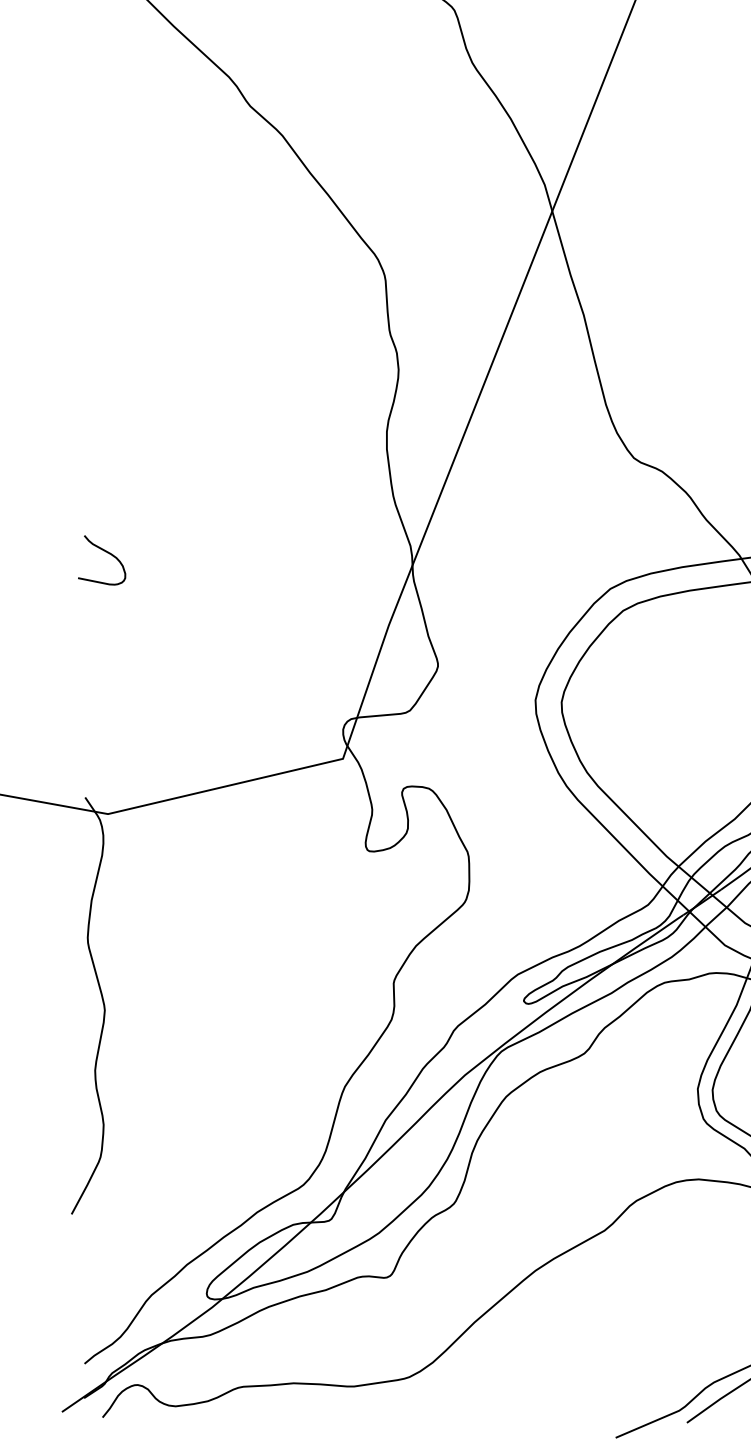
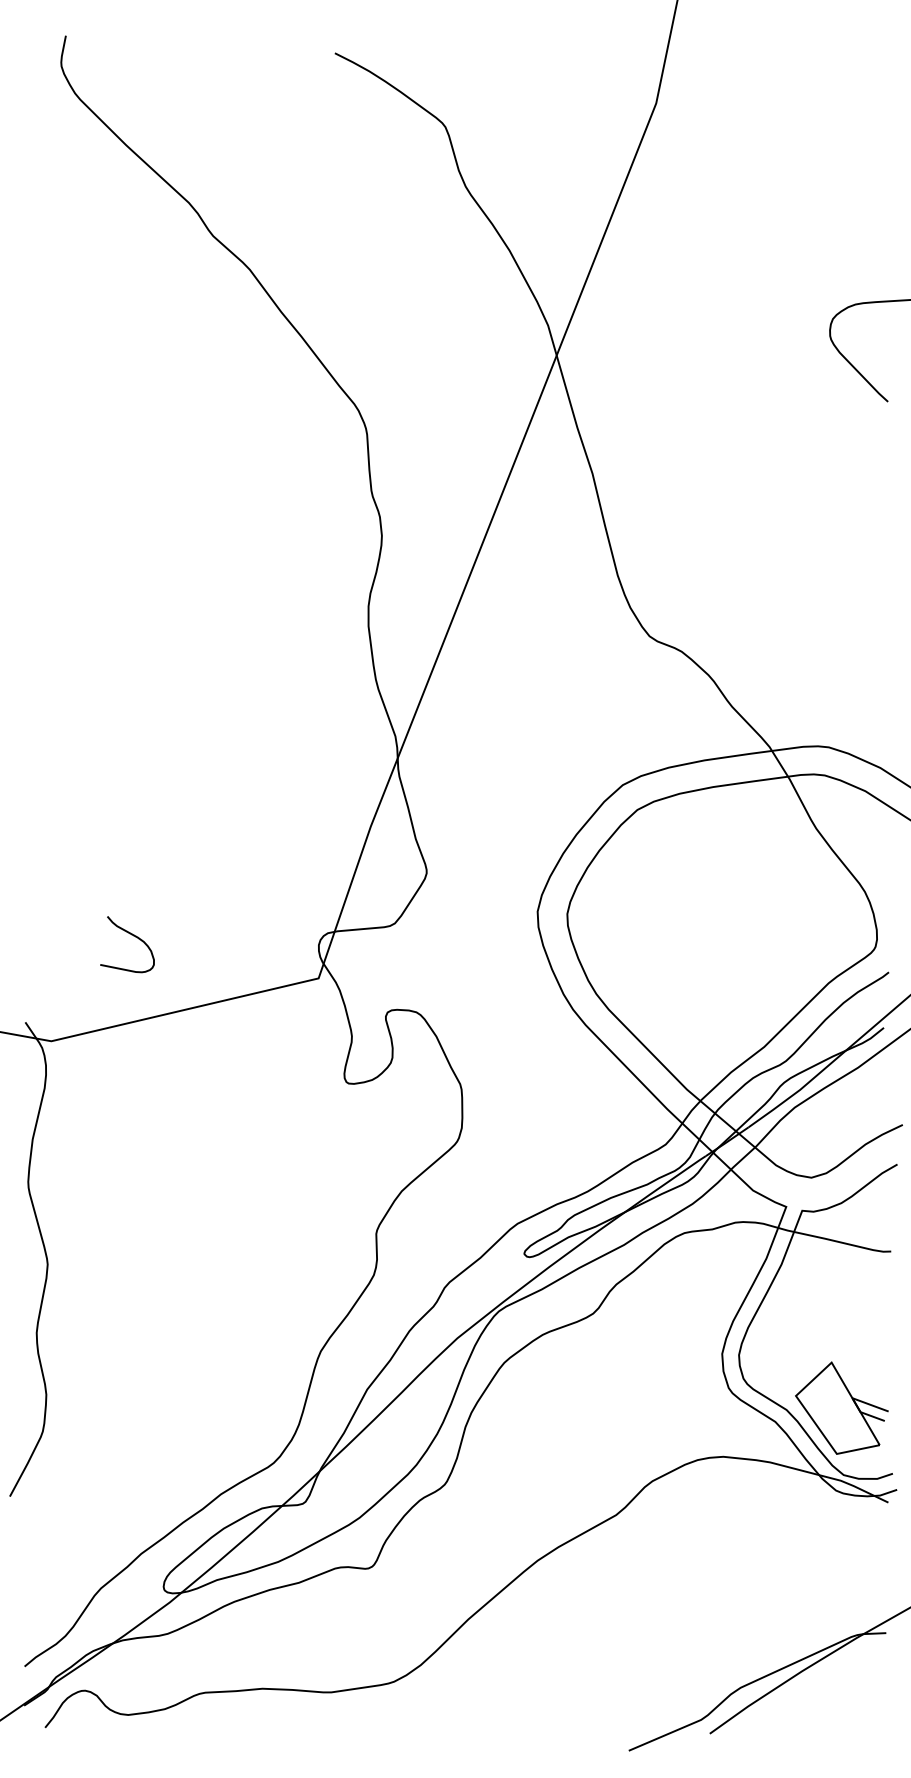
curve: (105, 552) -> (131, 935), moved

